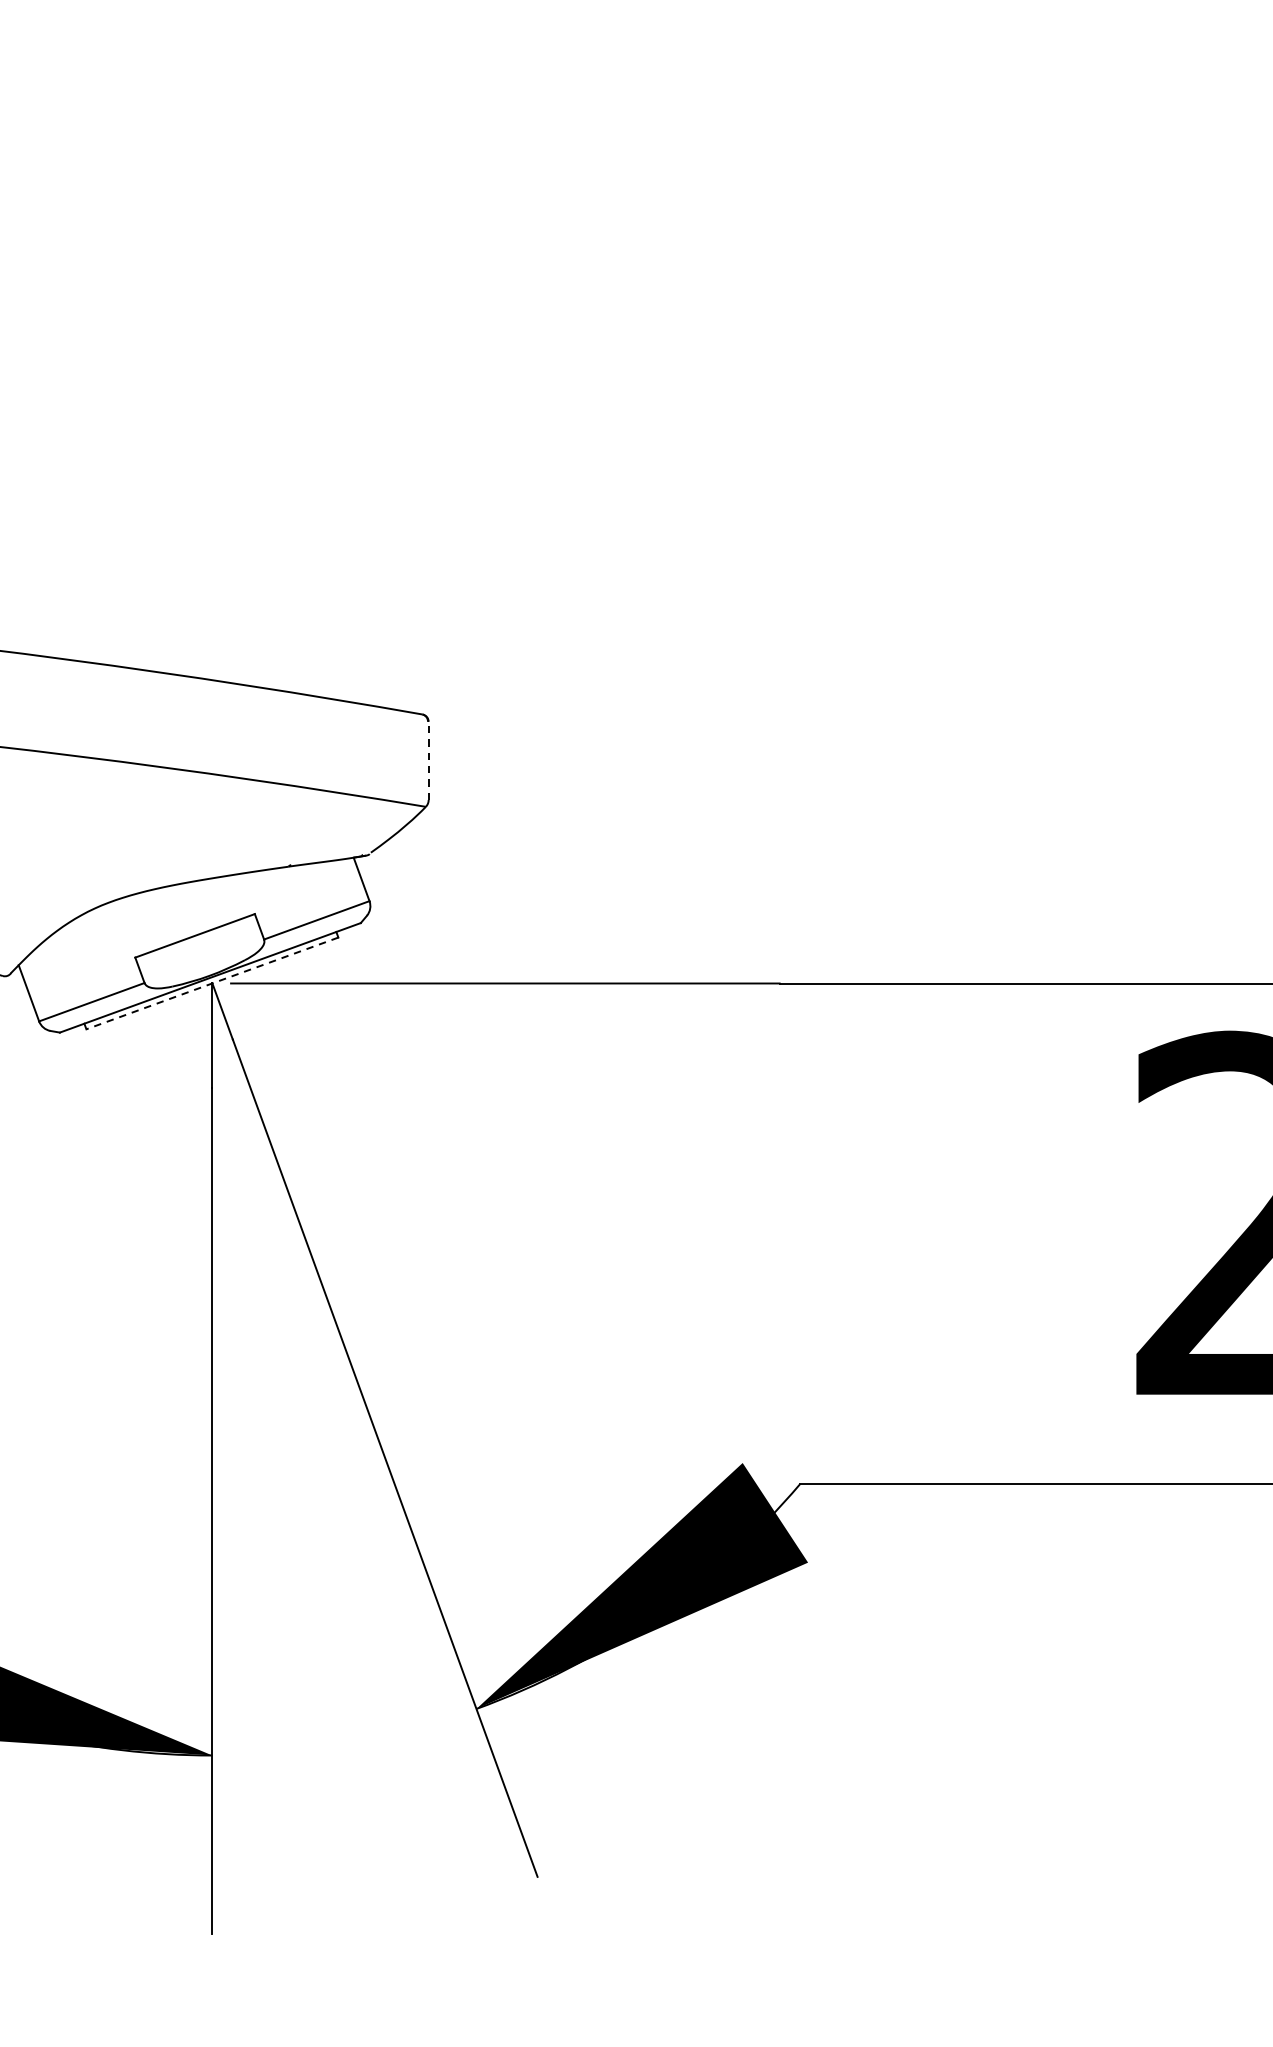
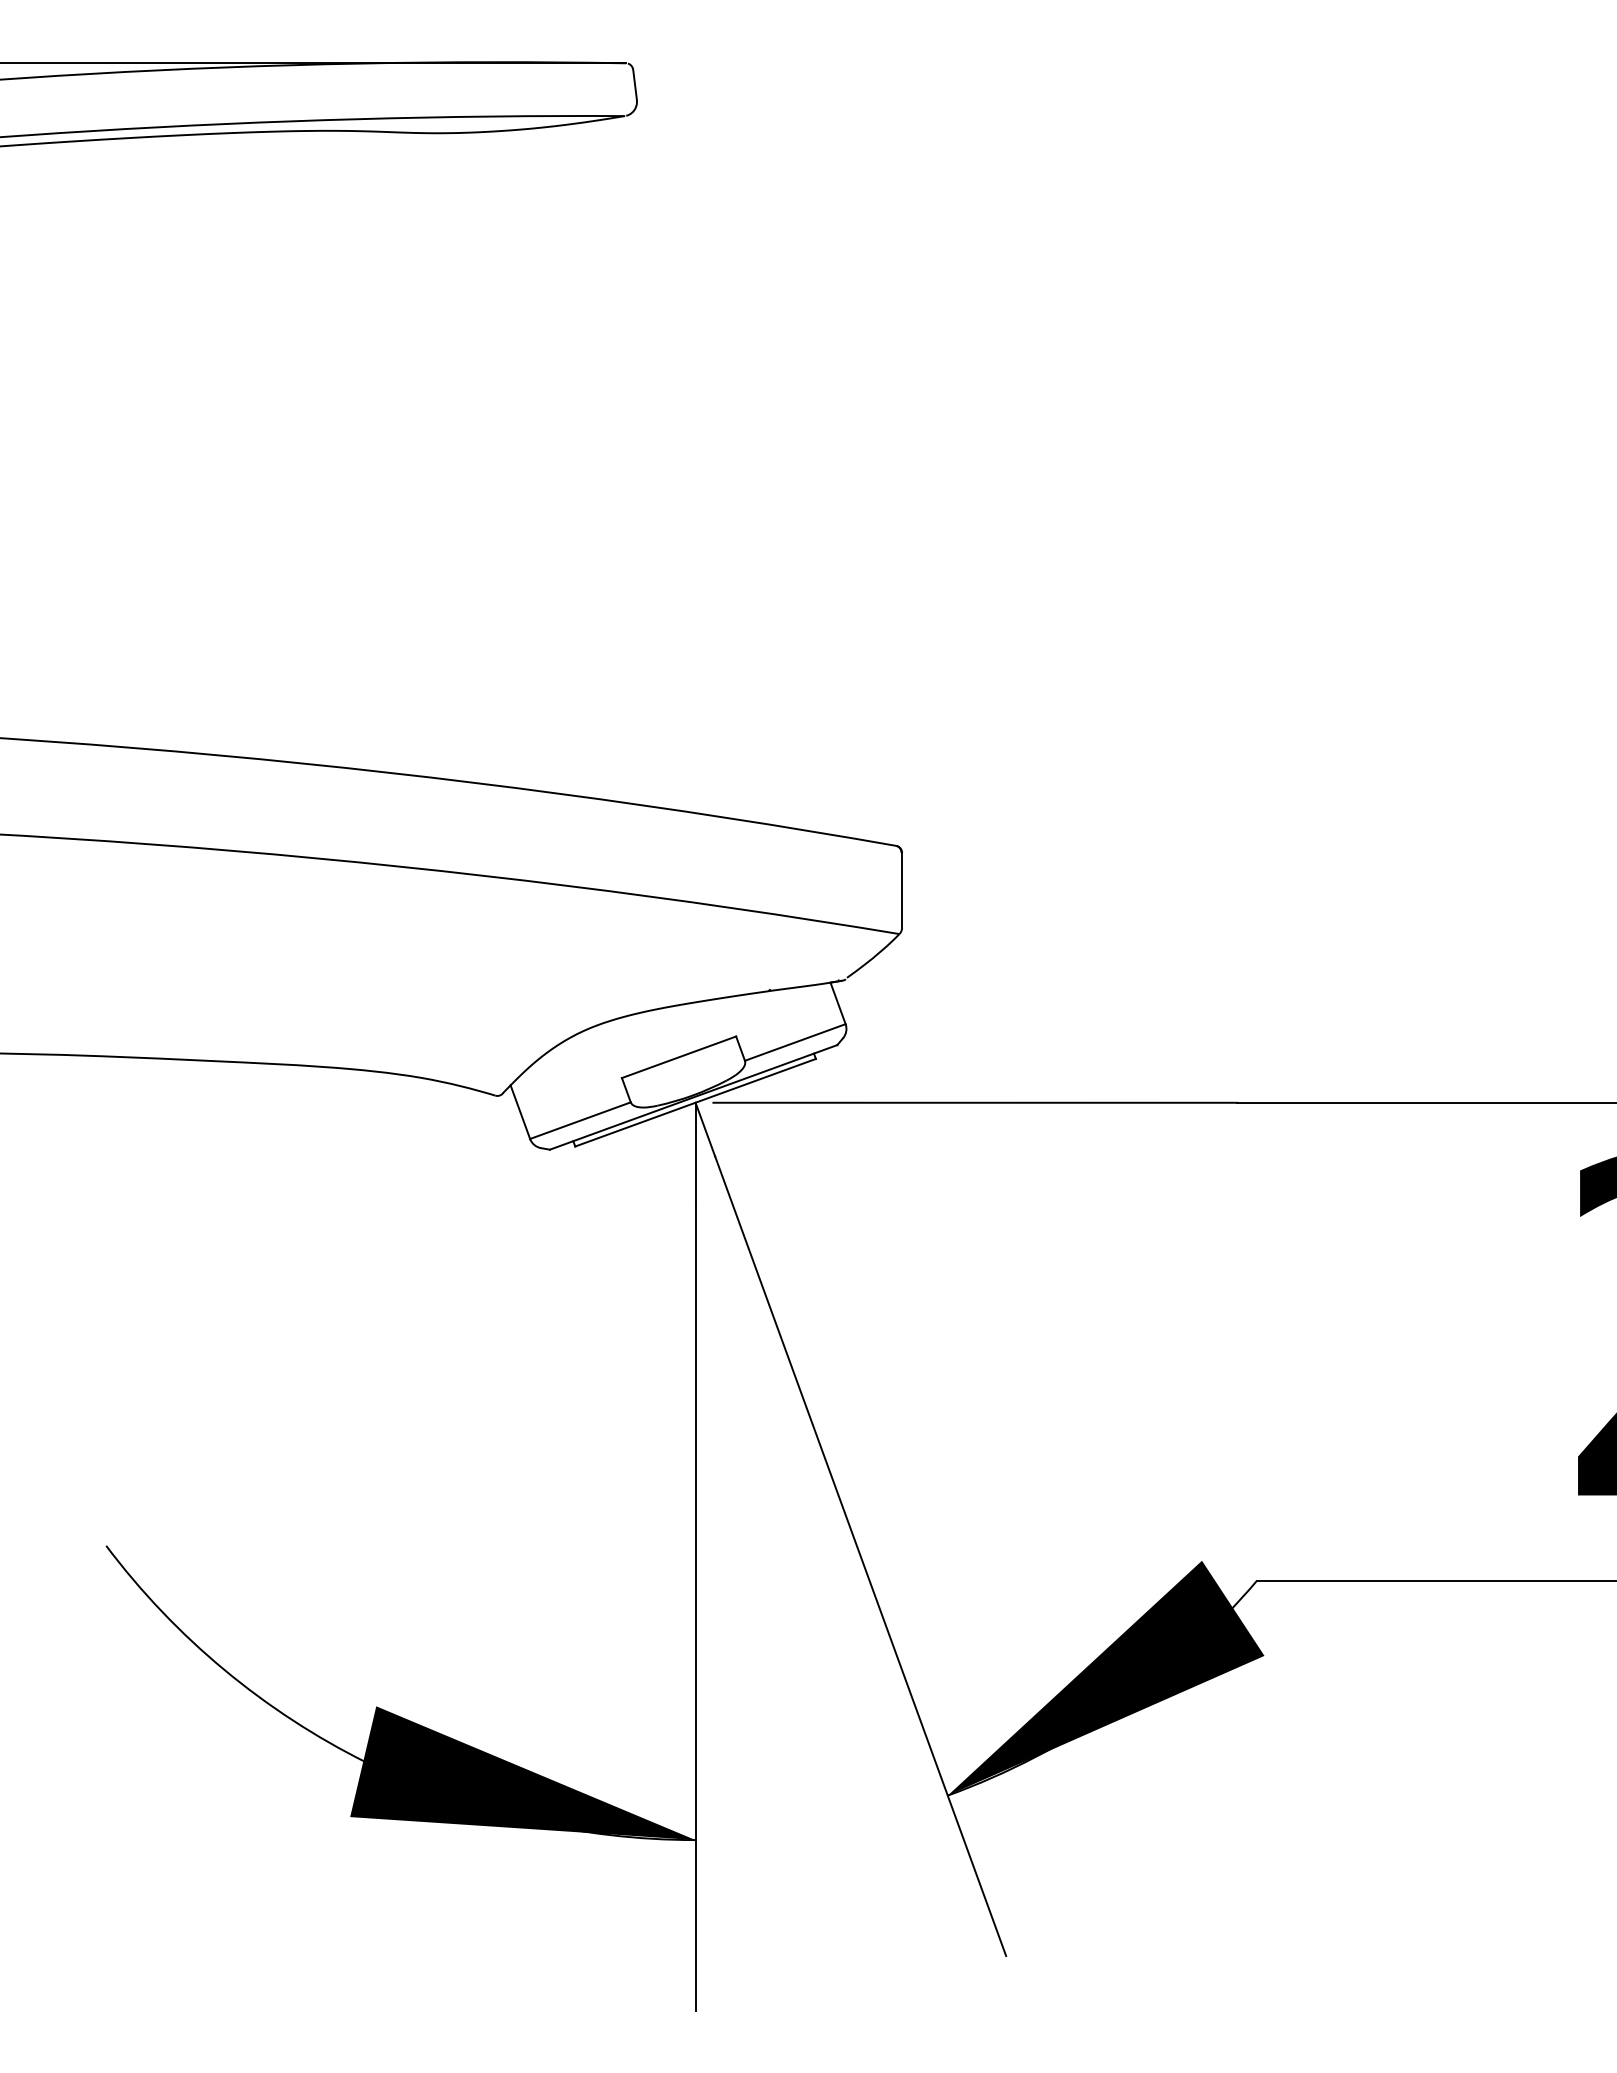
line: (429, 760) -> (902, 889), dashed -> solid
line: (212, 983) -> (695, 1102), dashed -> solid

